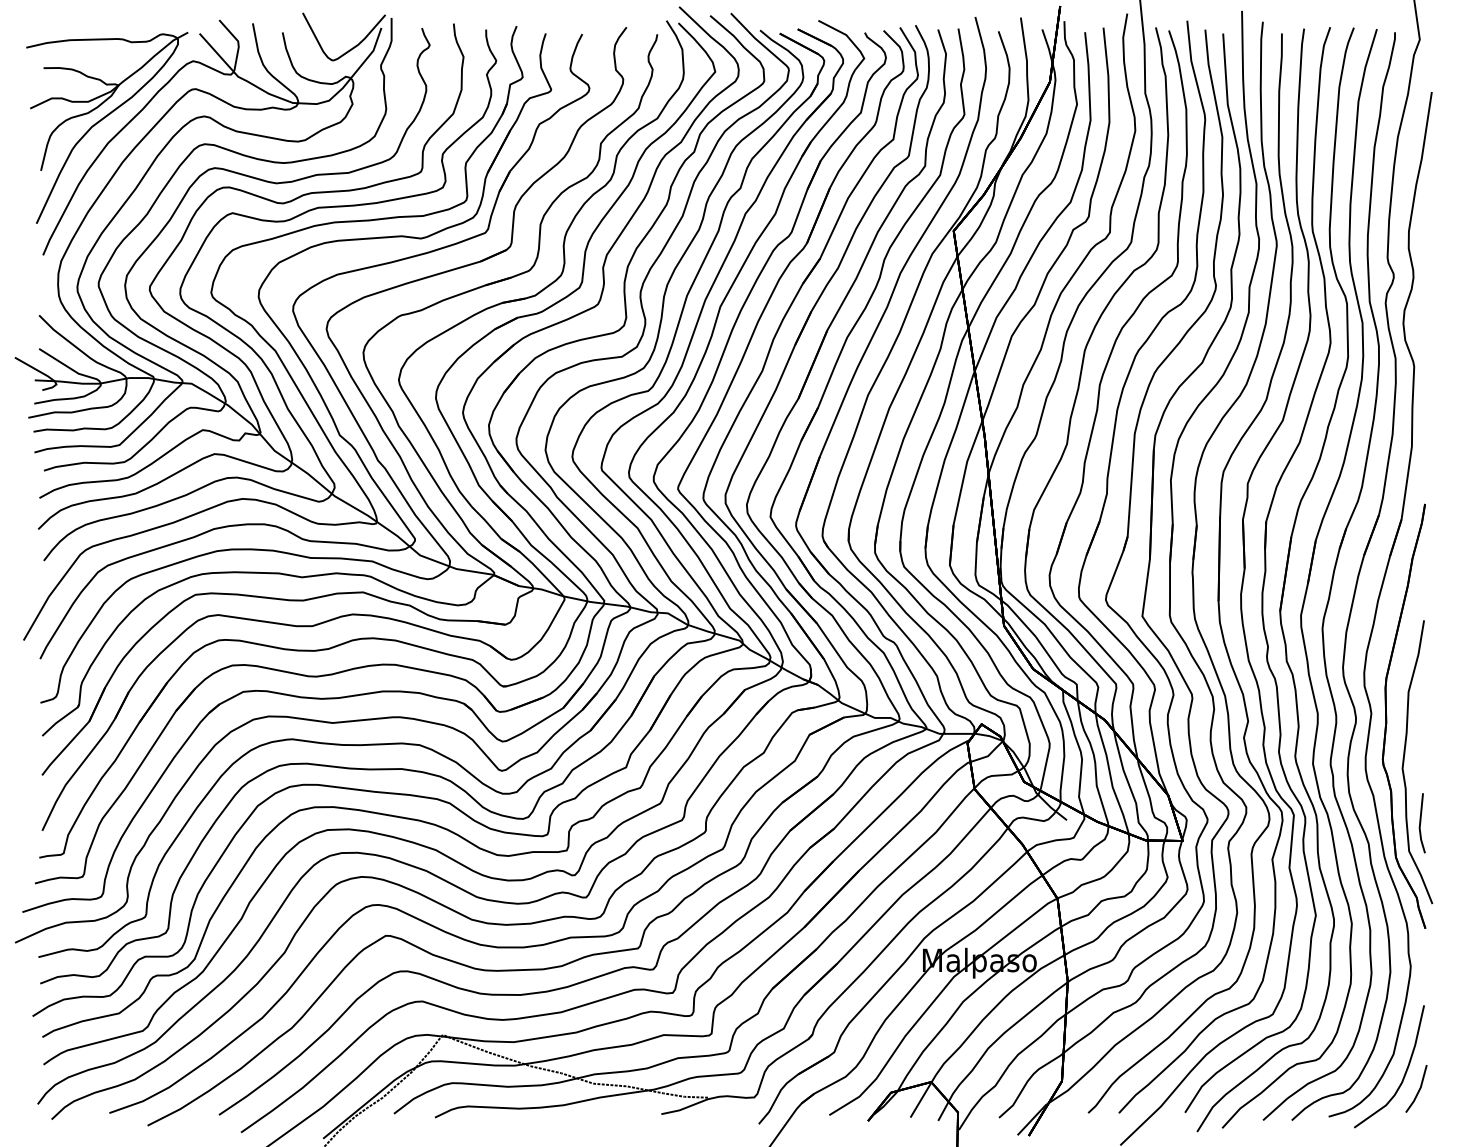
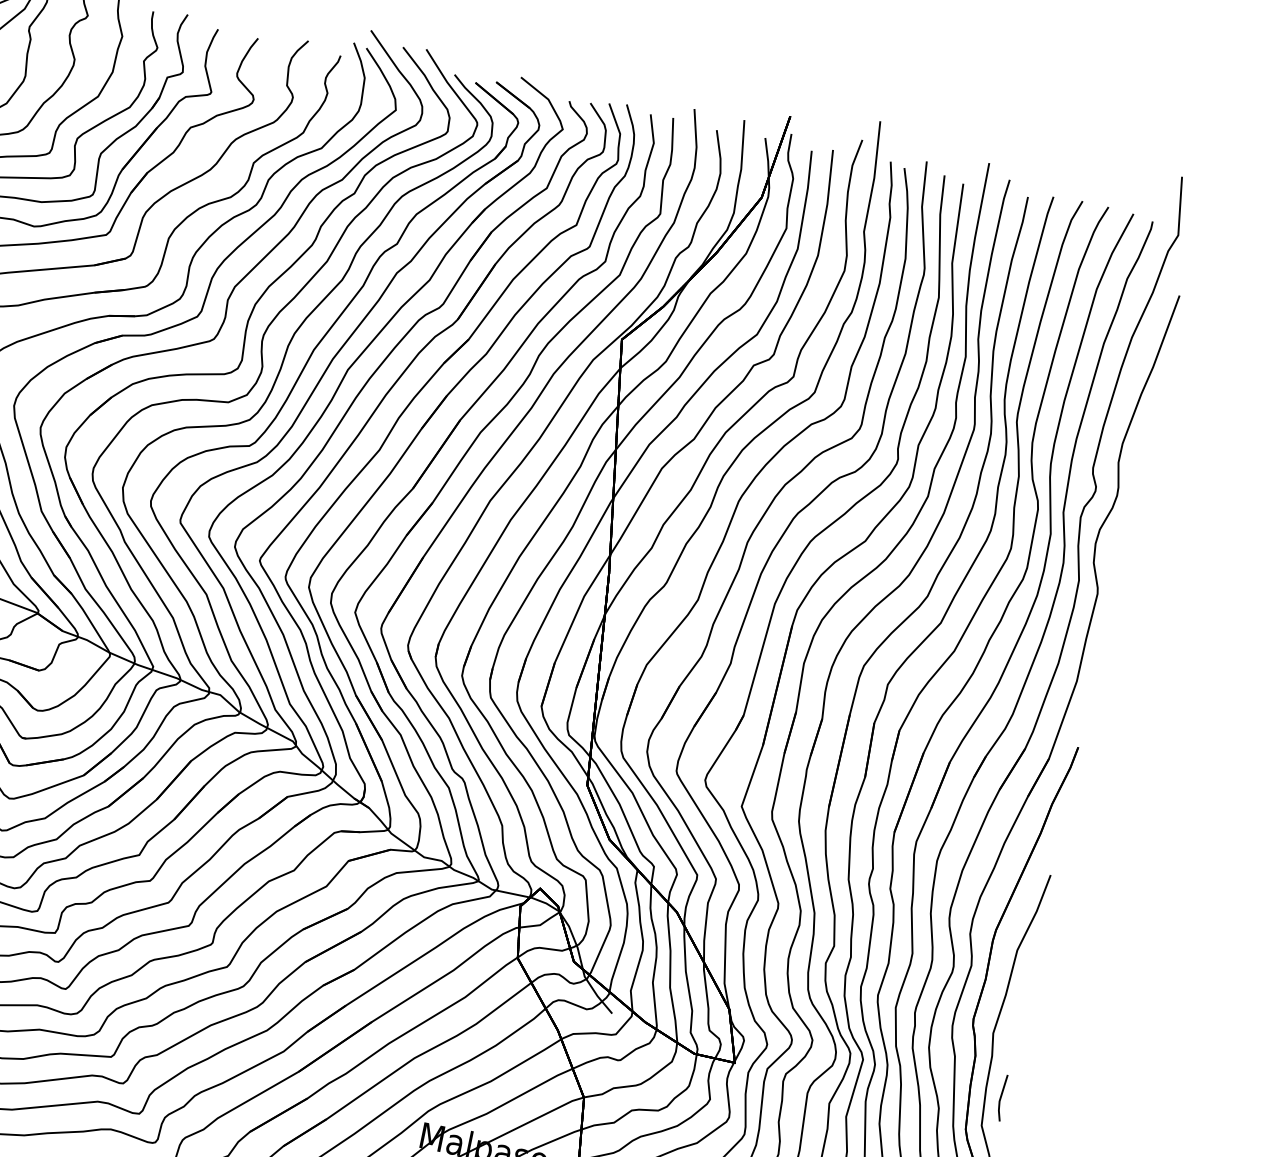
part: (1421, 823) -> (1001, 1097), size x0.7

